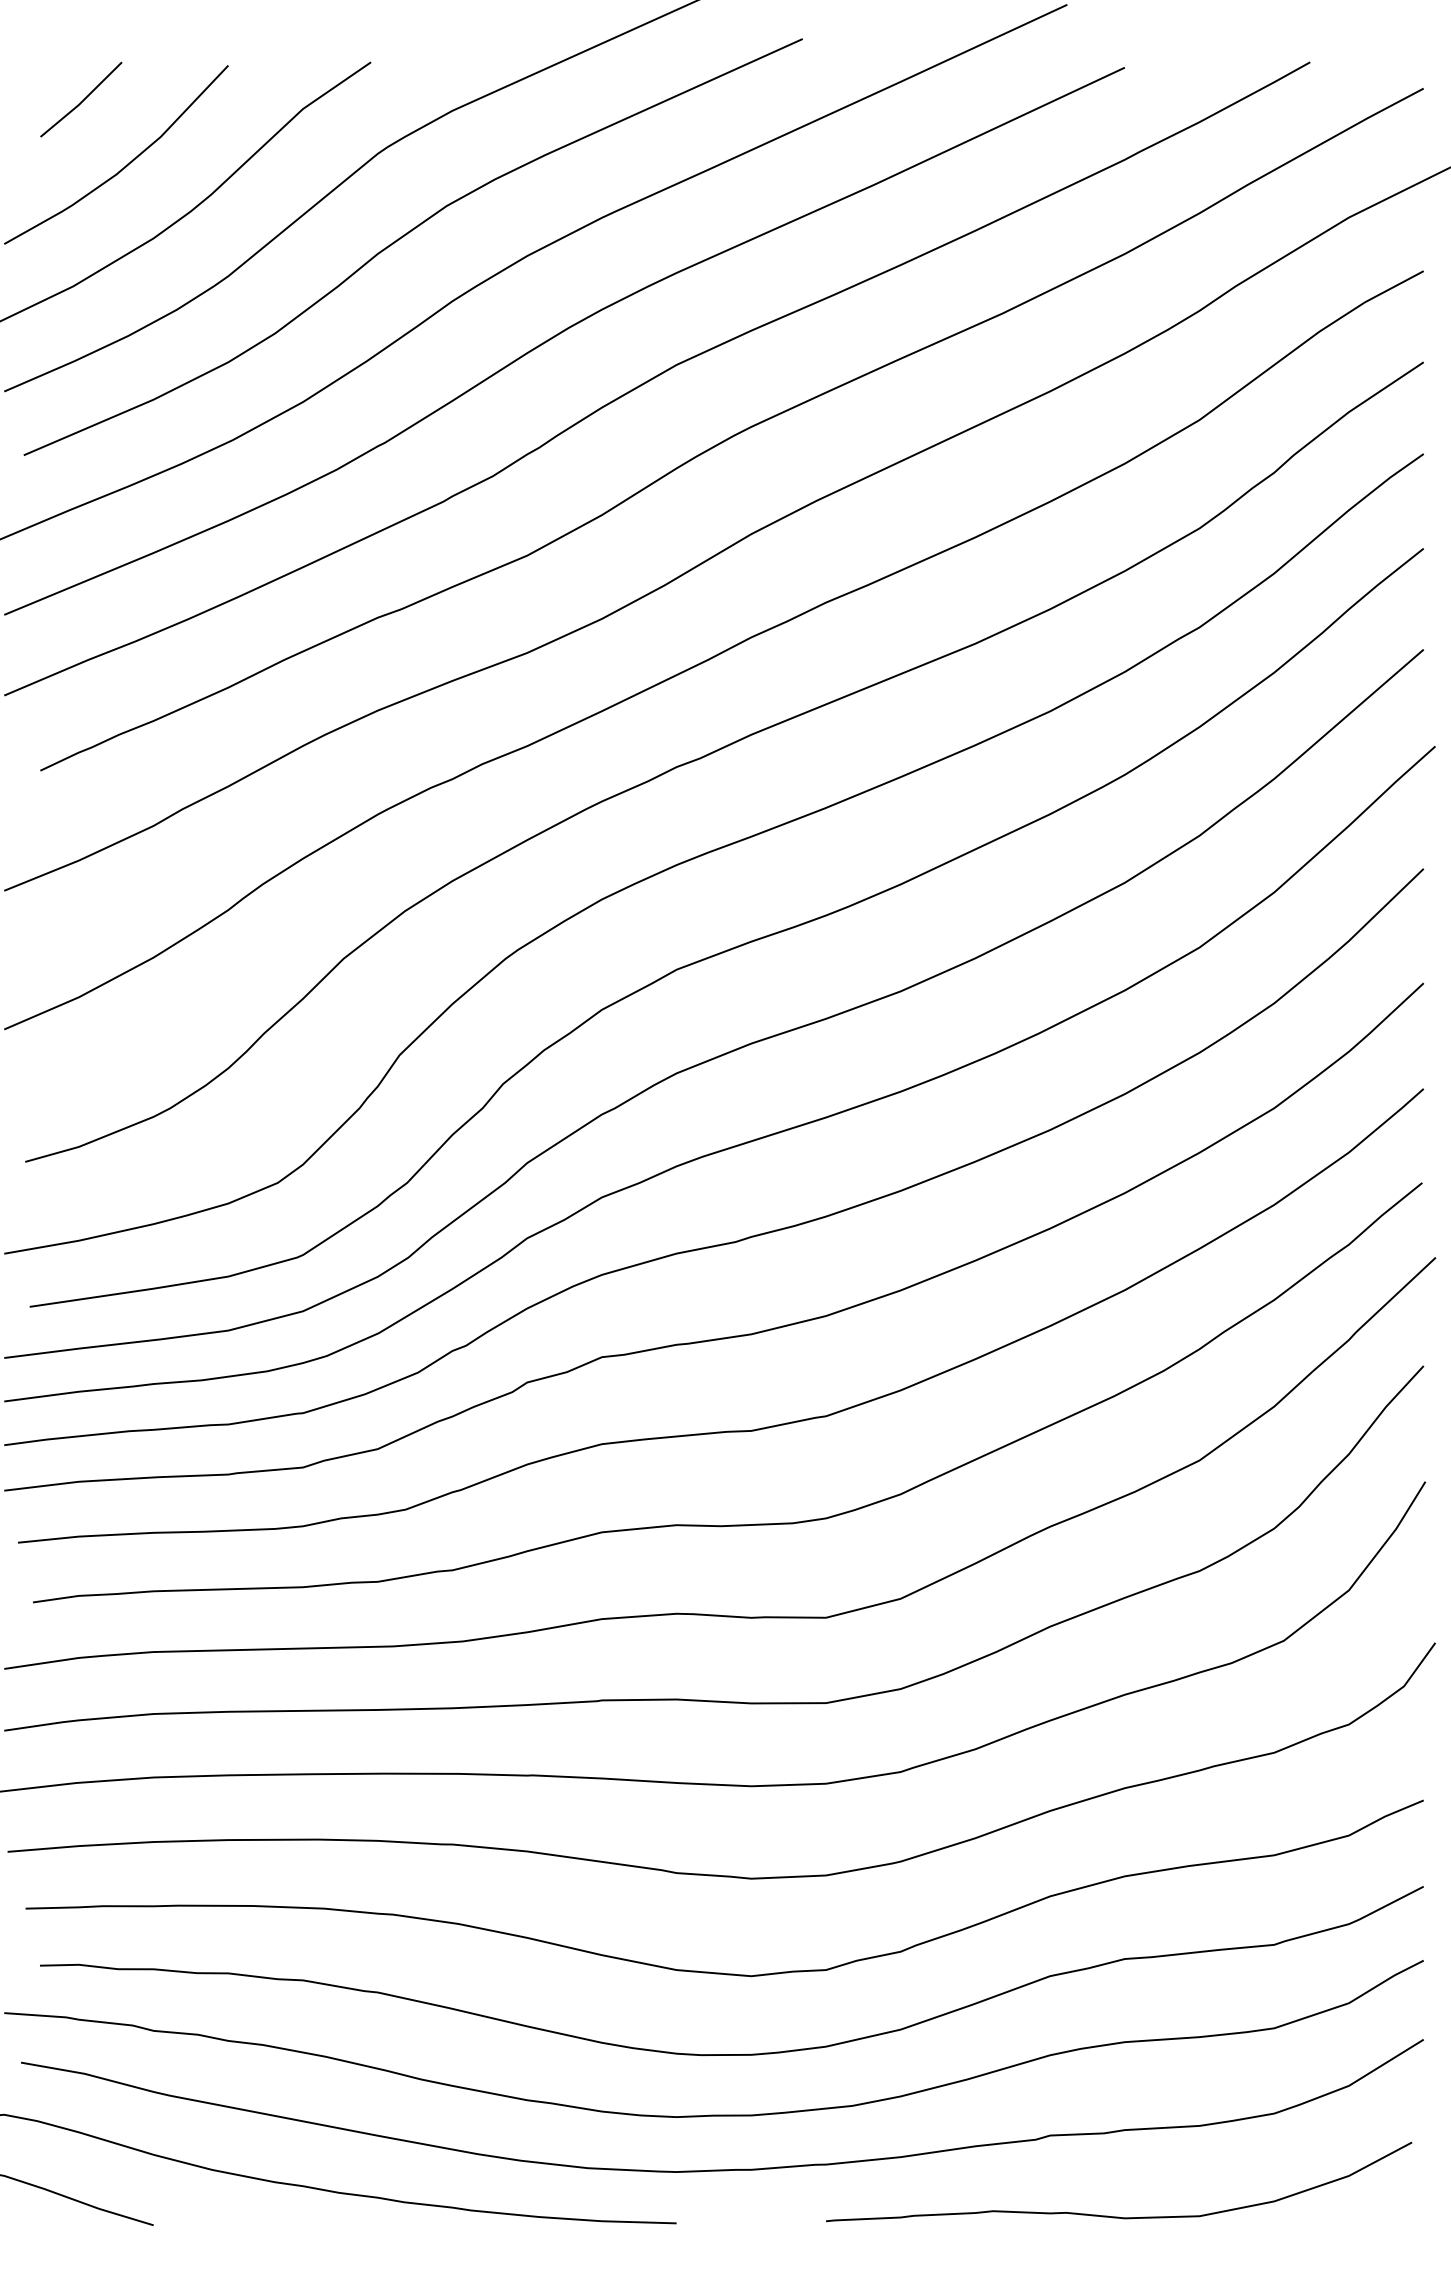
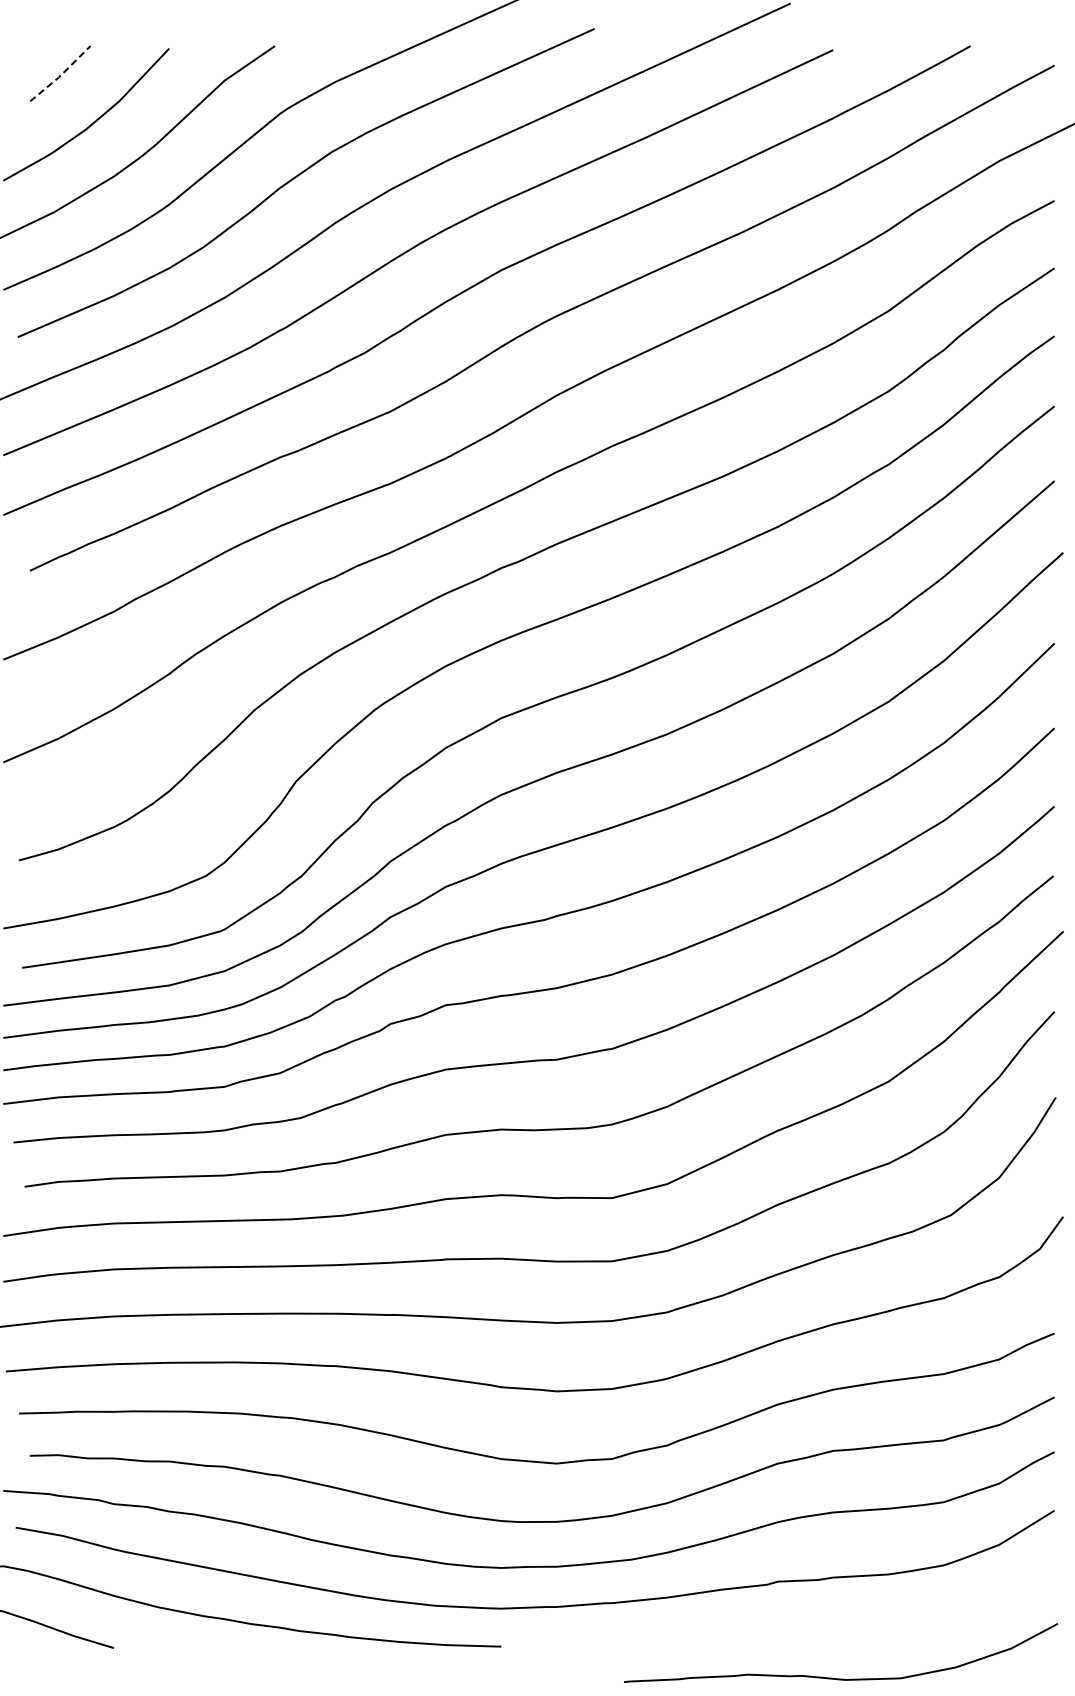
line: (81, 101) -> (60, 75), solid -> dashed
curve: (1119, 2216) -> (841, 1678), moved

